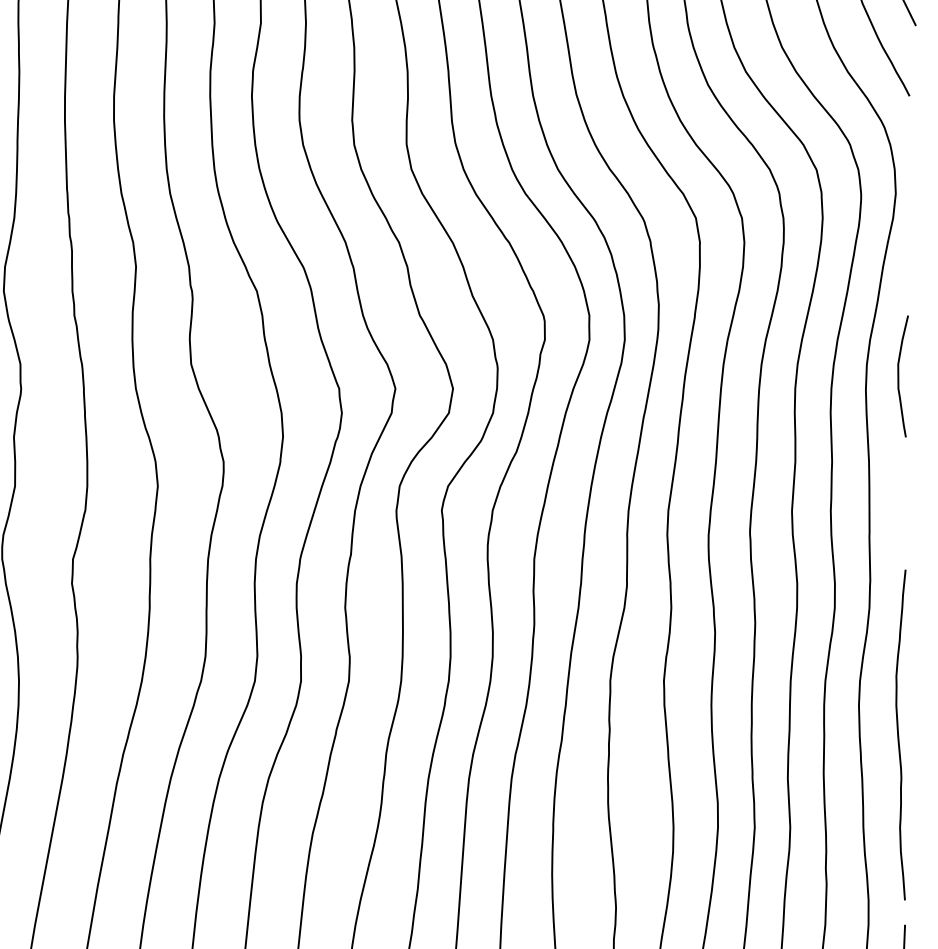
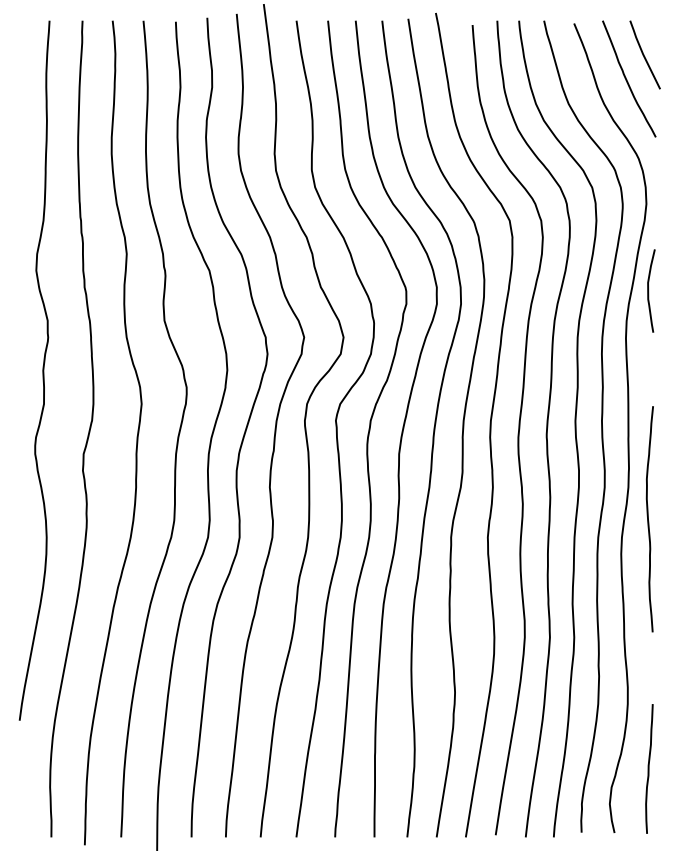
curve: (900, 375) -> (649, 290), moved
curve: (898, 735) -> (648, 519), moved

